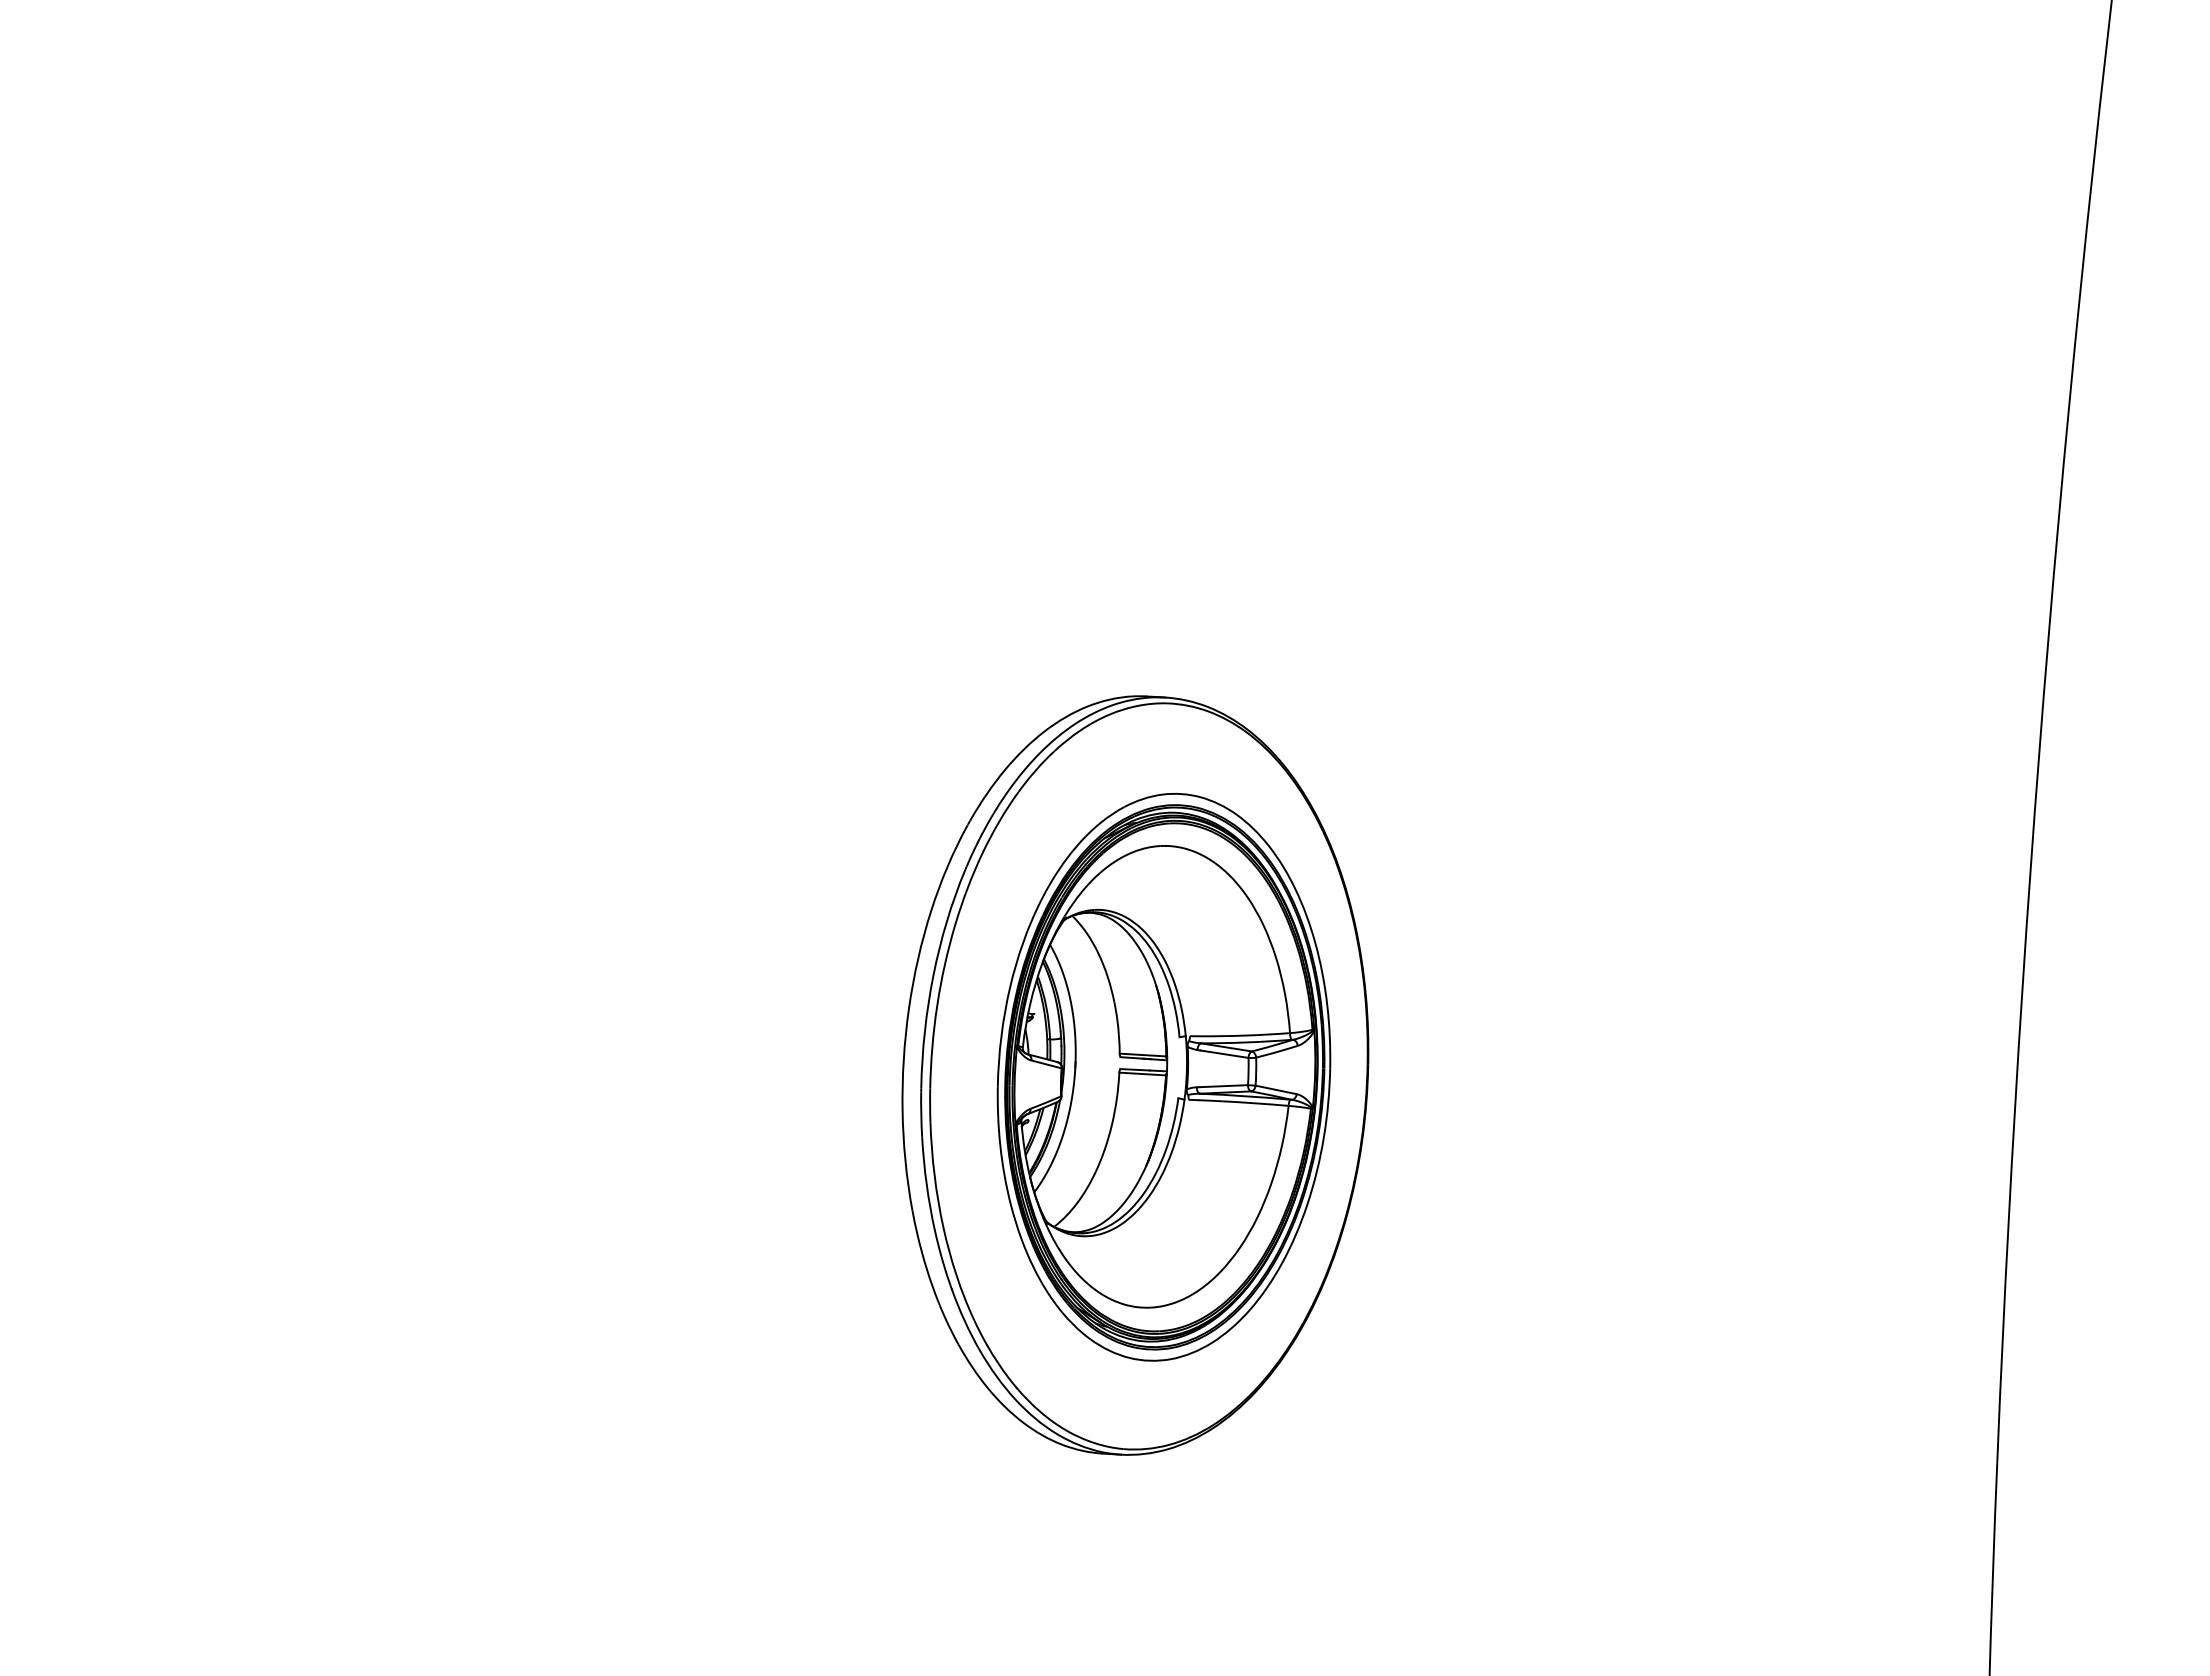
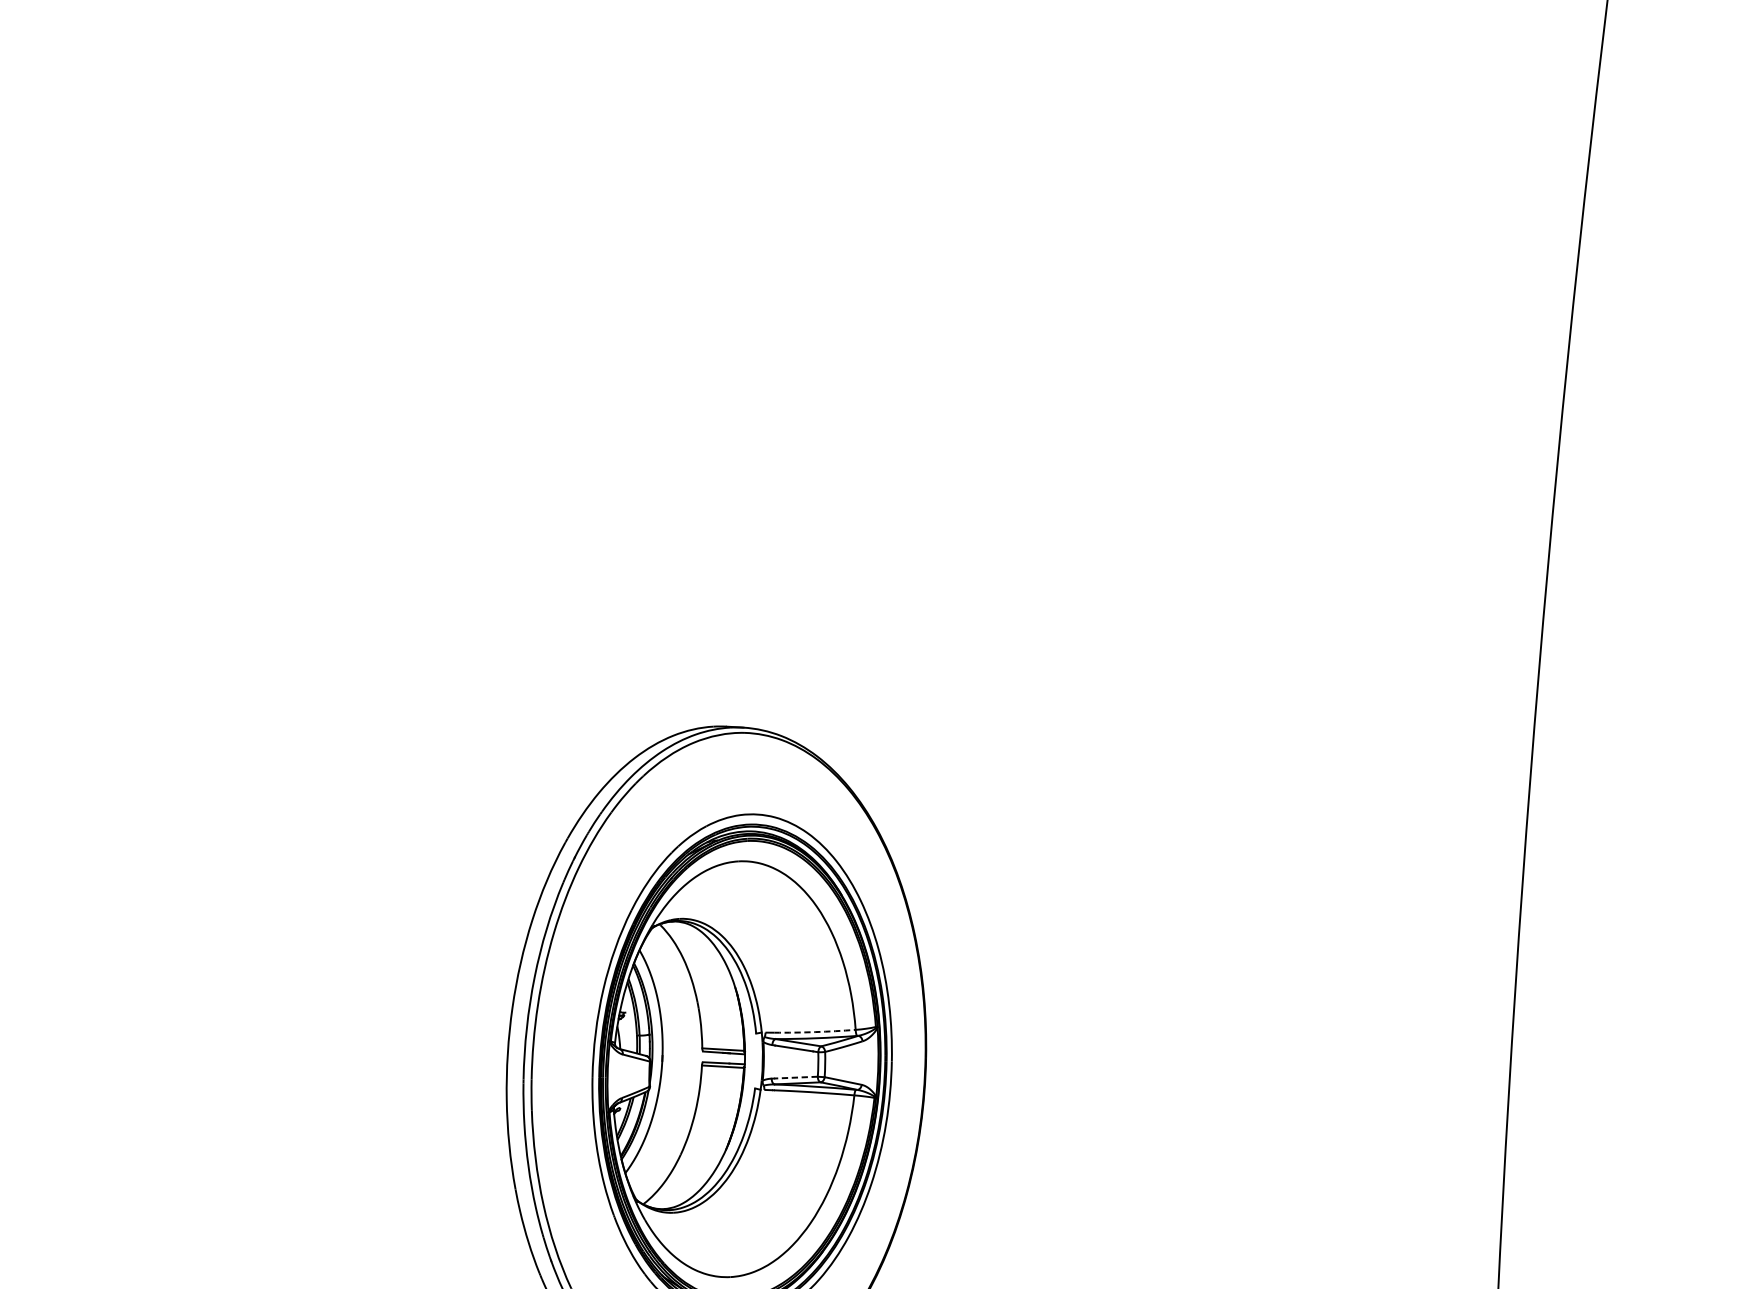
arc: (1245, 1035) -> (815, 1032), solid -> dashed
line: (1223, 1086) -> (795, 1077), solid -> dashed

